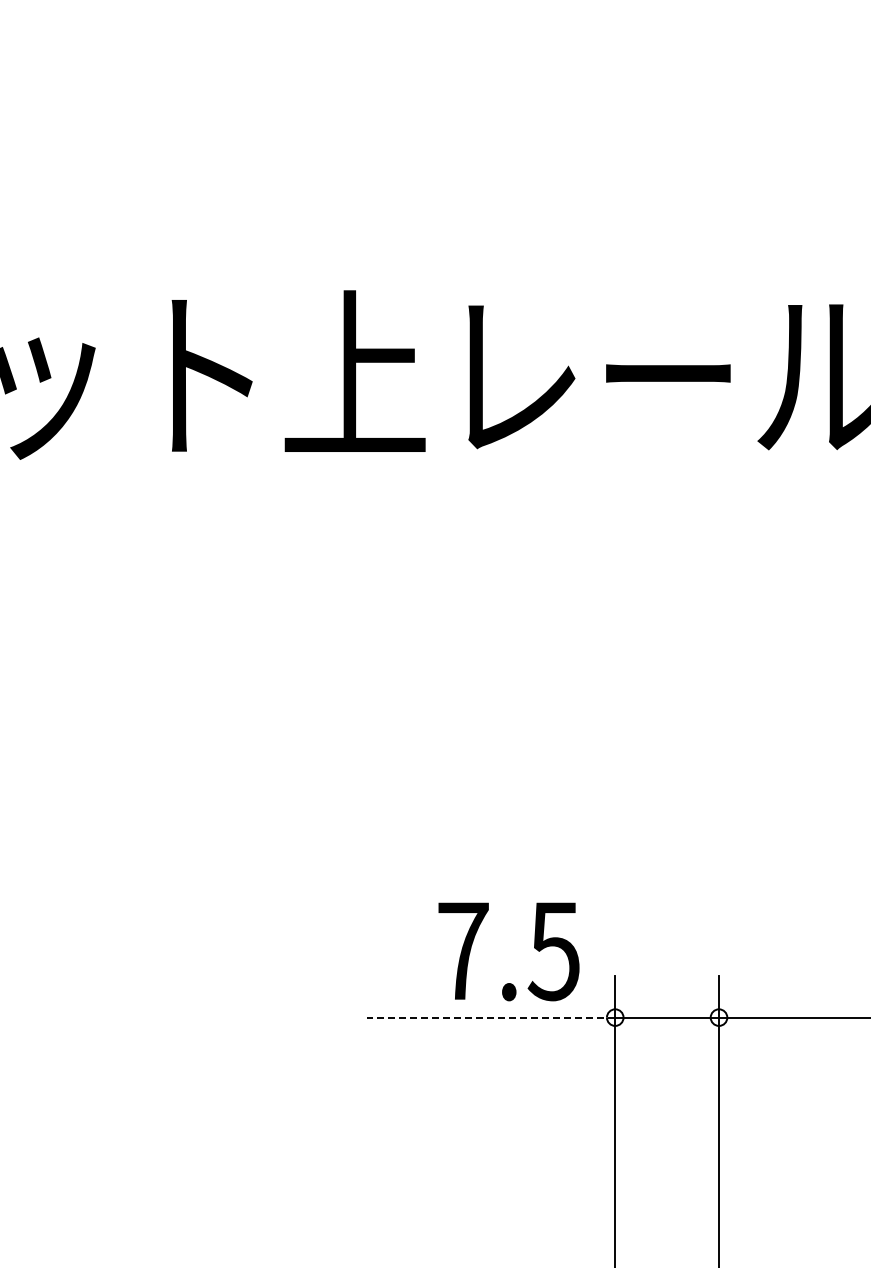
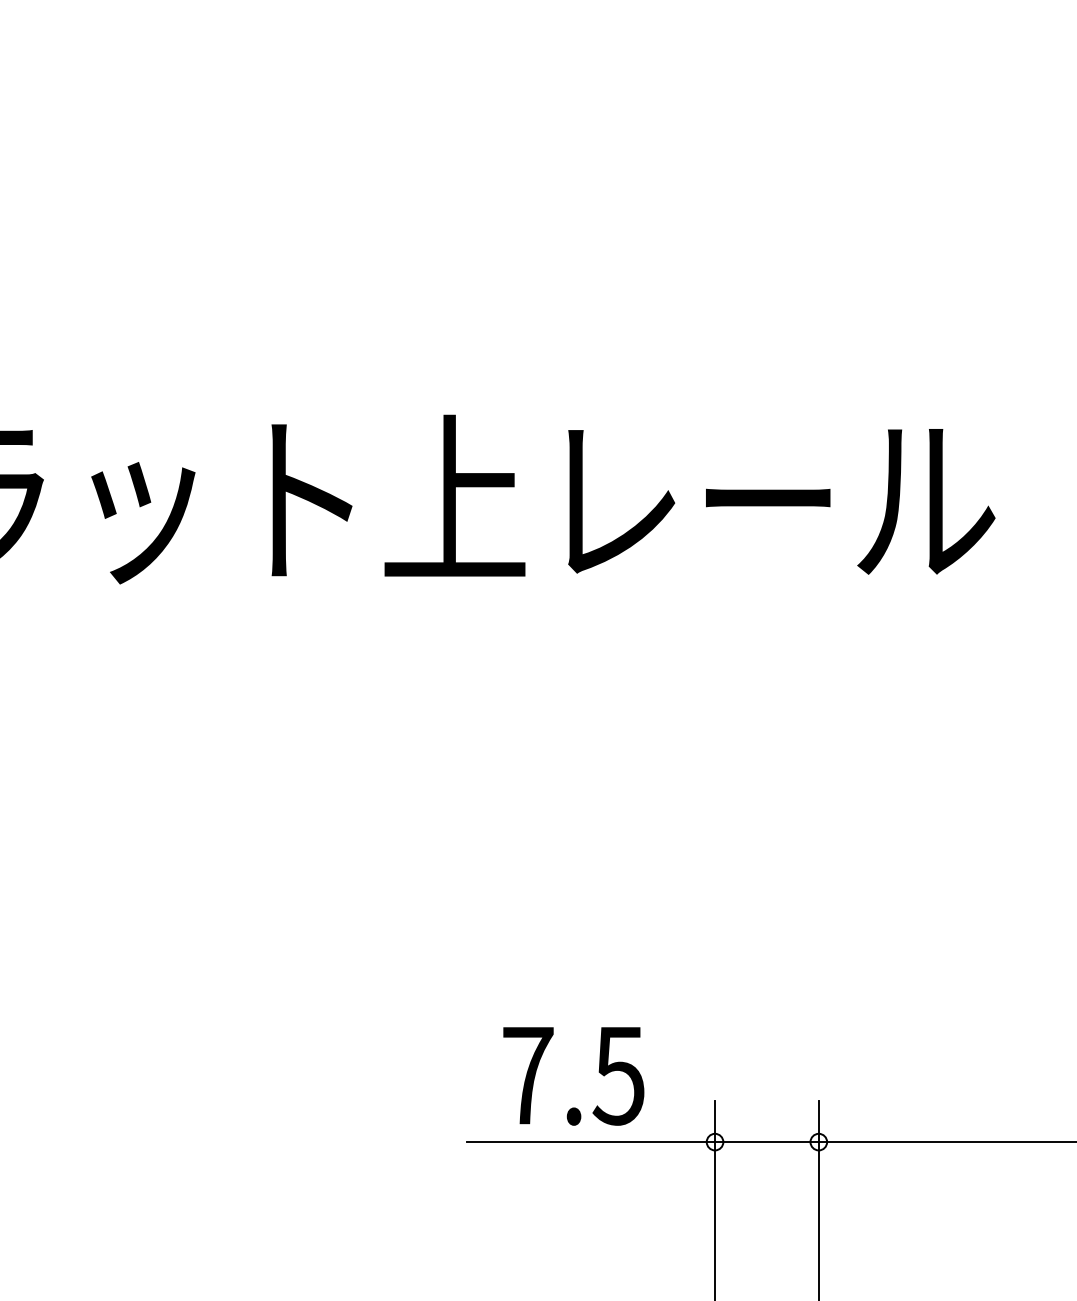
text: (508, 952) -> (573, 1076), moved
line: (491, 1018) -> (591, 1142), dashed -> solid

